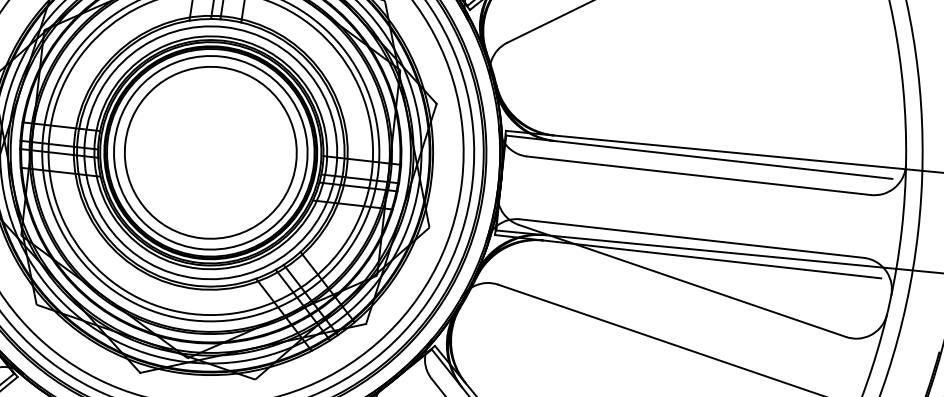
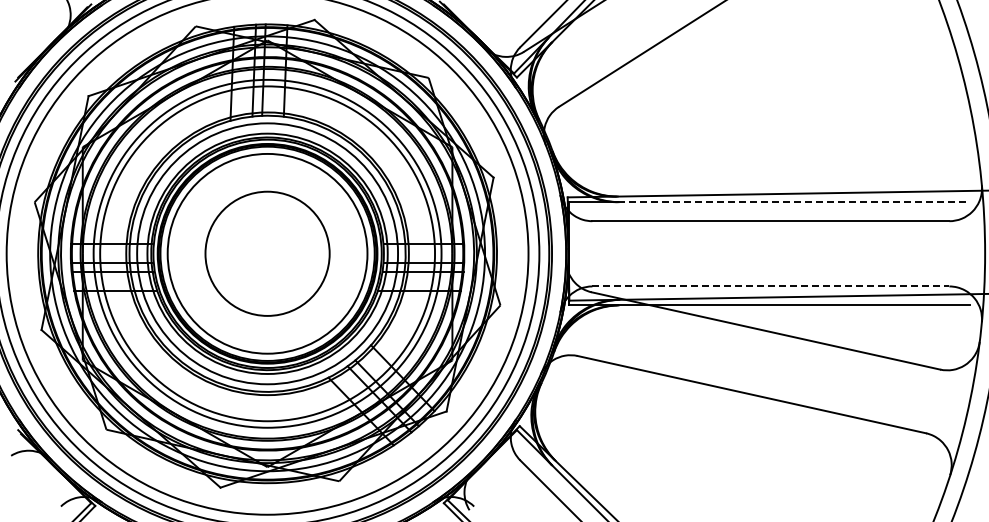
circle: (210, 152) -> (267, 253), size x0.7
line: (723, 160) -> (794, 202), solid -> dashed
line: (692, 238) -> (771, 286), solid -> dashed

